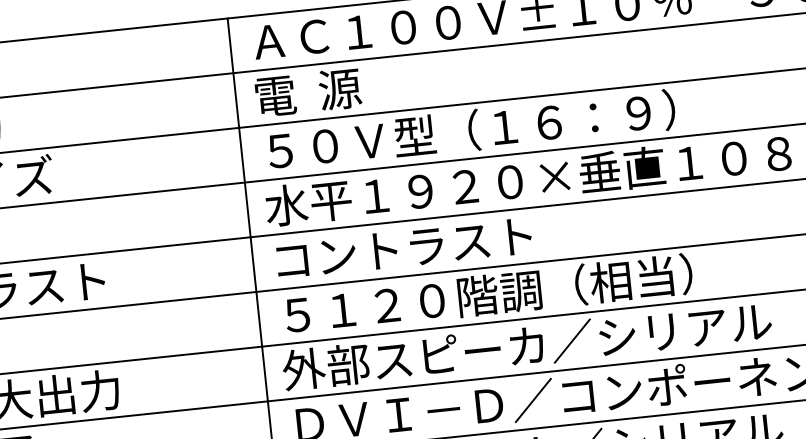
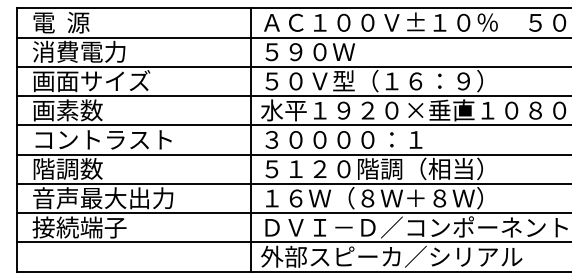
text: (342, 88) -> (308, 51), 電  源 -> ５９０Ｗ
text: (425, 245) -> (343, 139), コントラスト -> ３００００：１
text: (526, 346) -> (391, 198), 外部スピーカ／シリアル -> １６Ｗ（８Ｗ＋８Ｗ）

